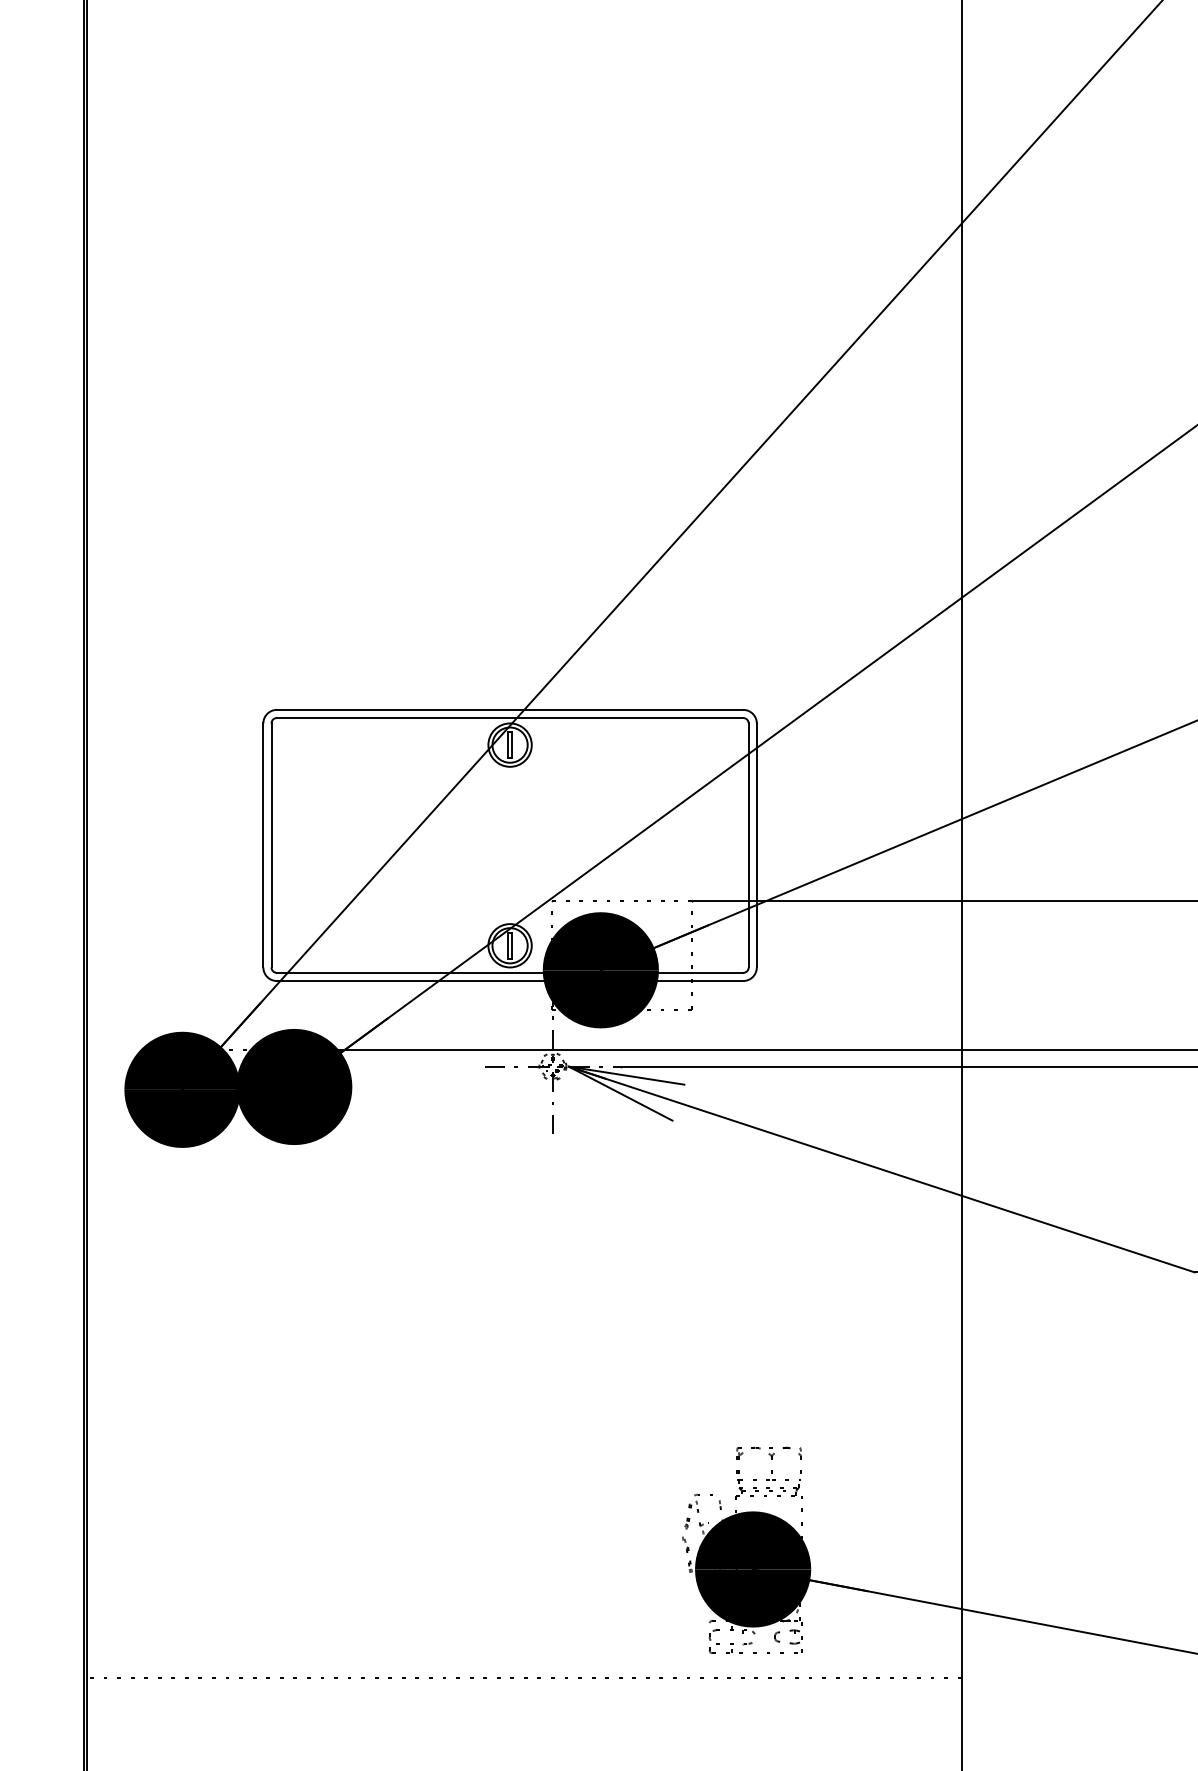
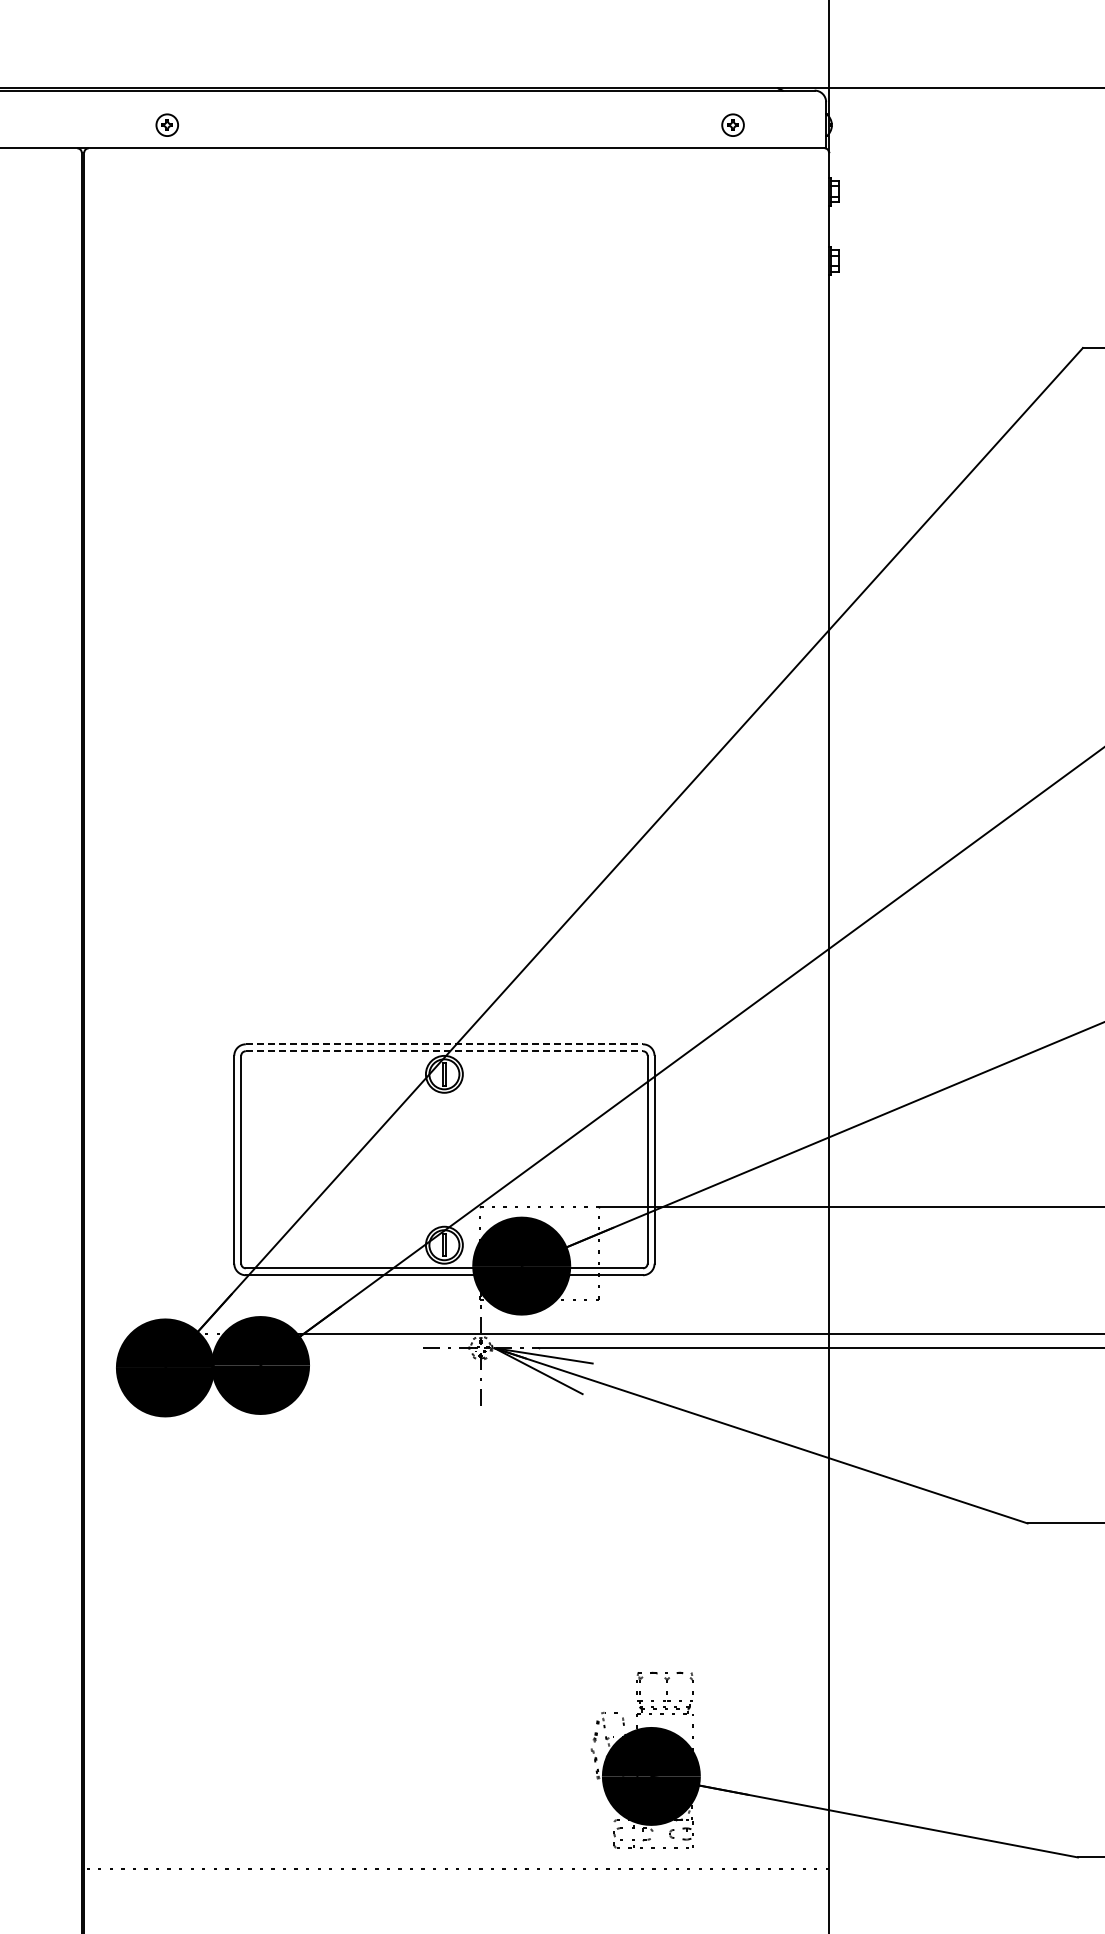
line: (510, 710) -> (444, 1044), solid -> dashed
line: (510, 718) -> (444, 1051), solid -> dashed

